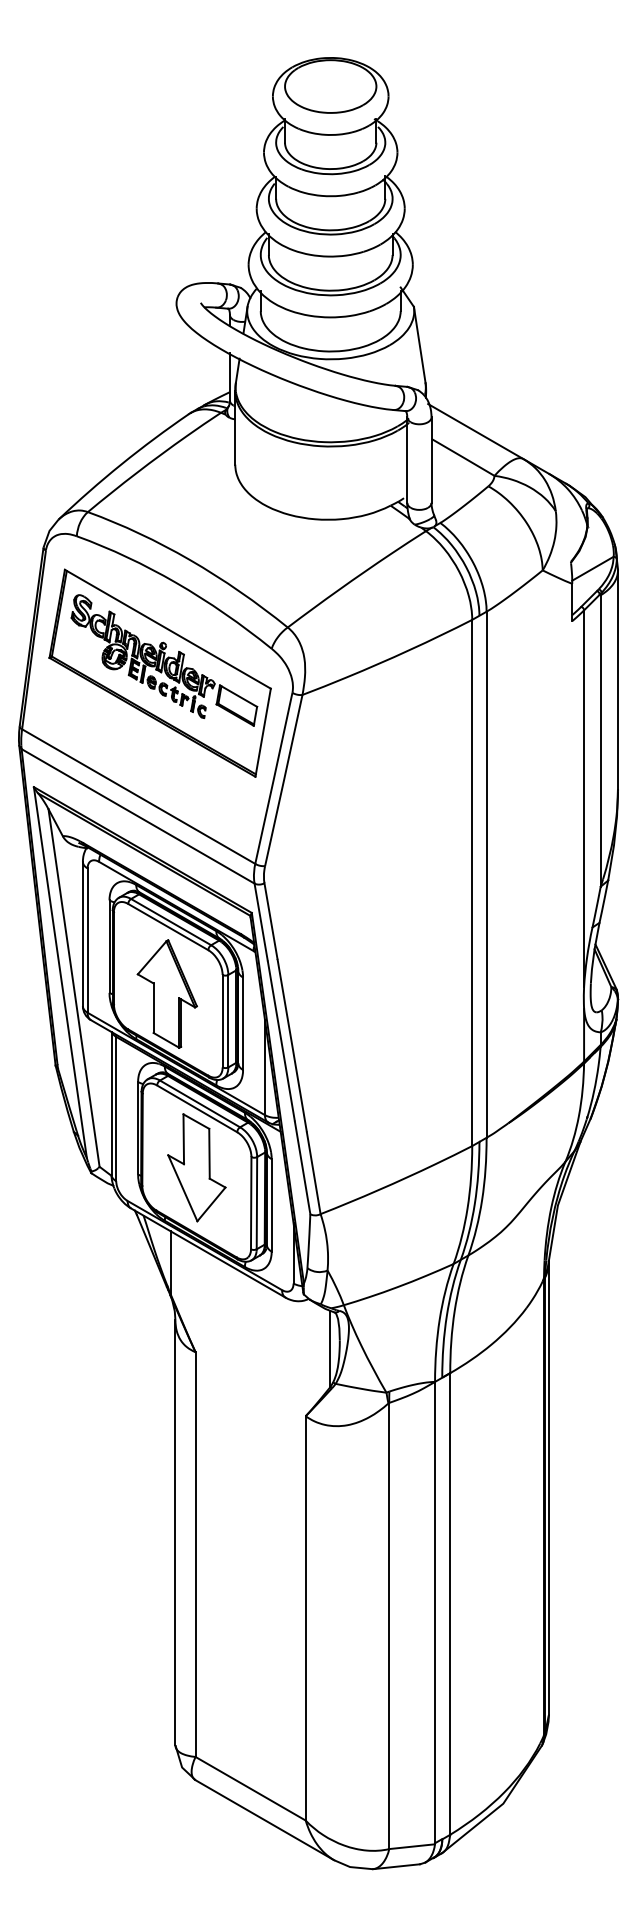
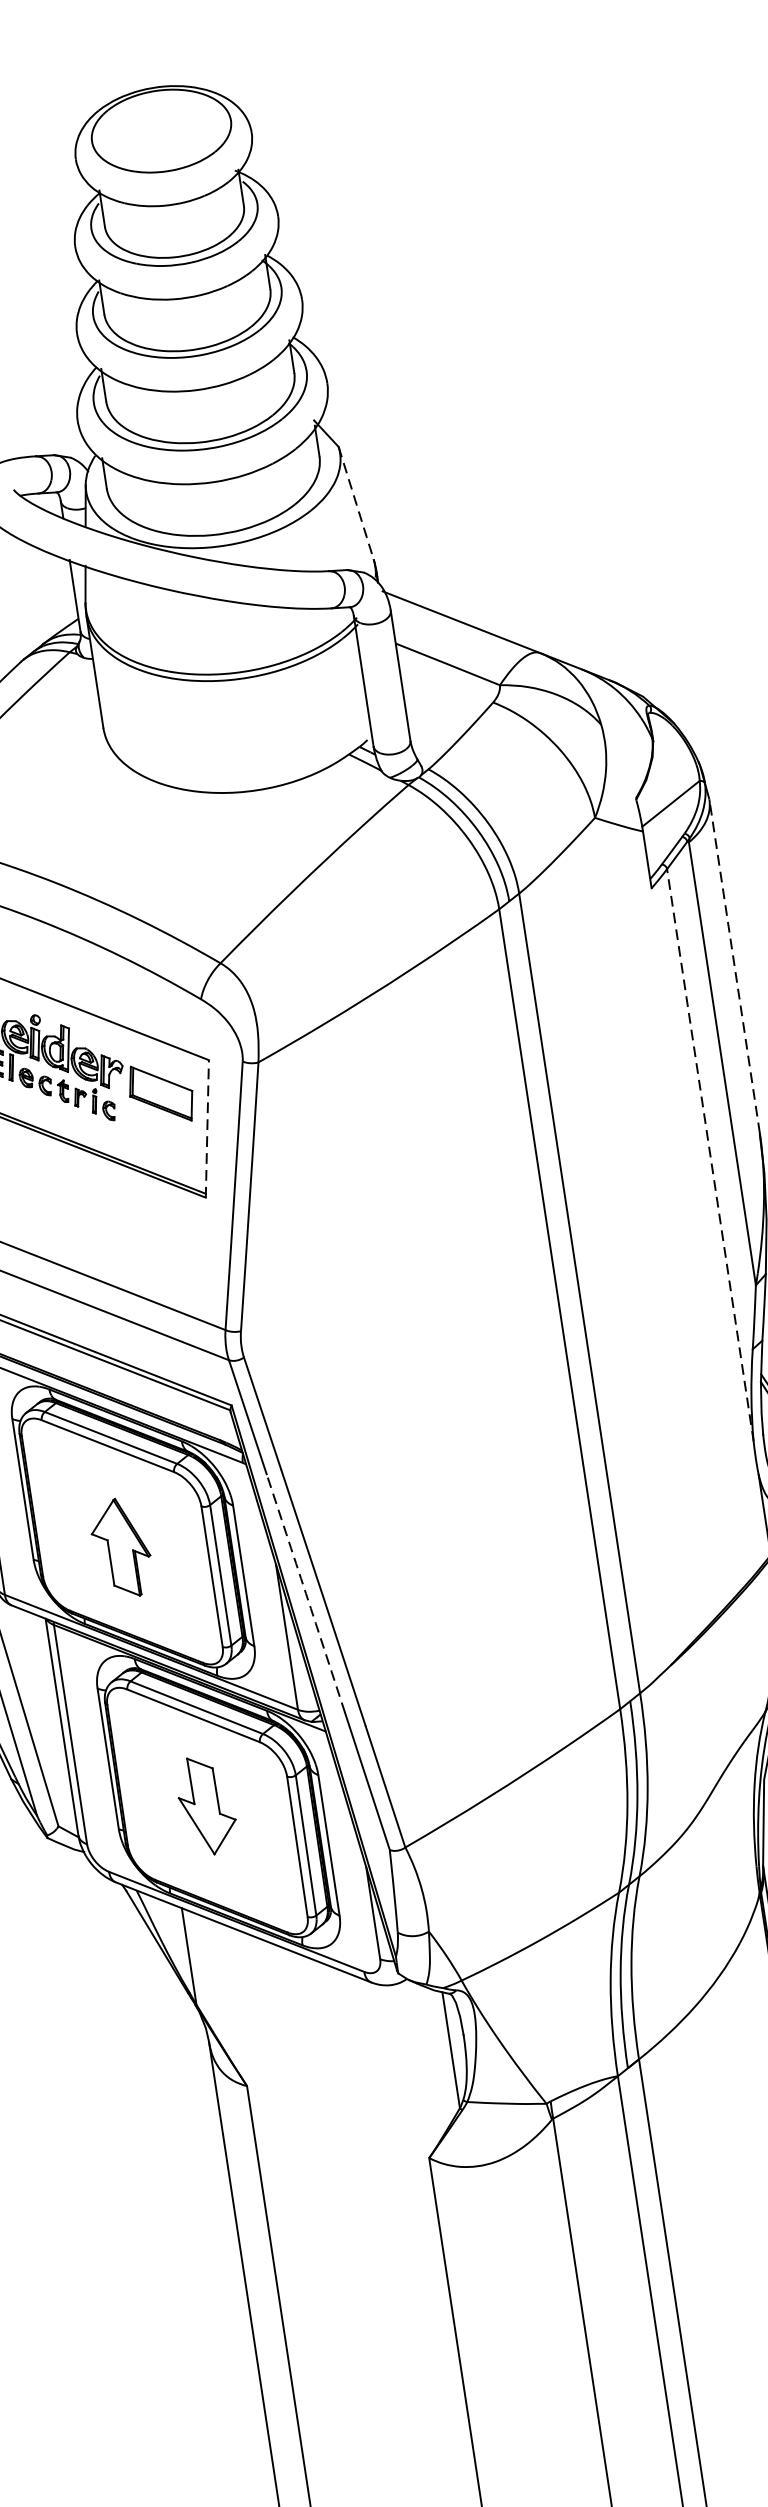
line: (419, 345) -> (355, 504), solid -> dashed
line: (618, 679) -> (735, 966), solid -> dashed
line: (263, 732) -> (207, 1128), solid -> dashed
line: (584, 798) -> (710, 1155), solid -> dashed
part: (166, 993) -> (120, 1547), size x0.6
arc: (281, 1041) -> (306, 1594), solid -> dashed
part: (196, 1167) -> (205, 1805), size x0.6

